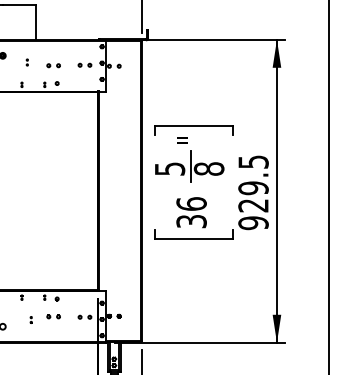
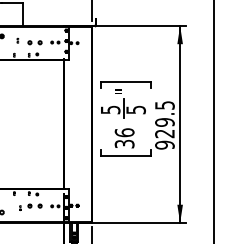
part: (52, 65) -> (34, 42), size x1.6
text: (208, 168) -> (135, 109), 8 -> 5
part: (52, 315) -> (34, 205), size x1.6

